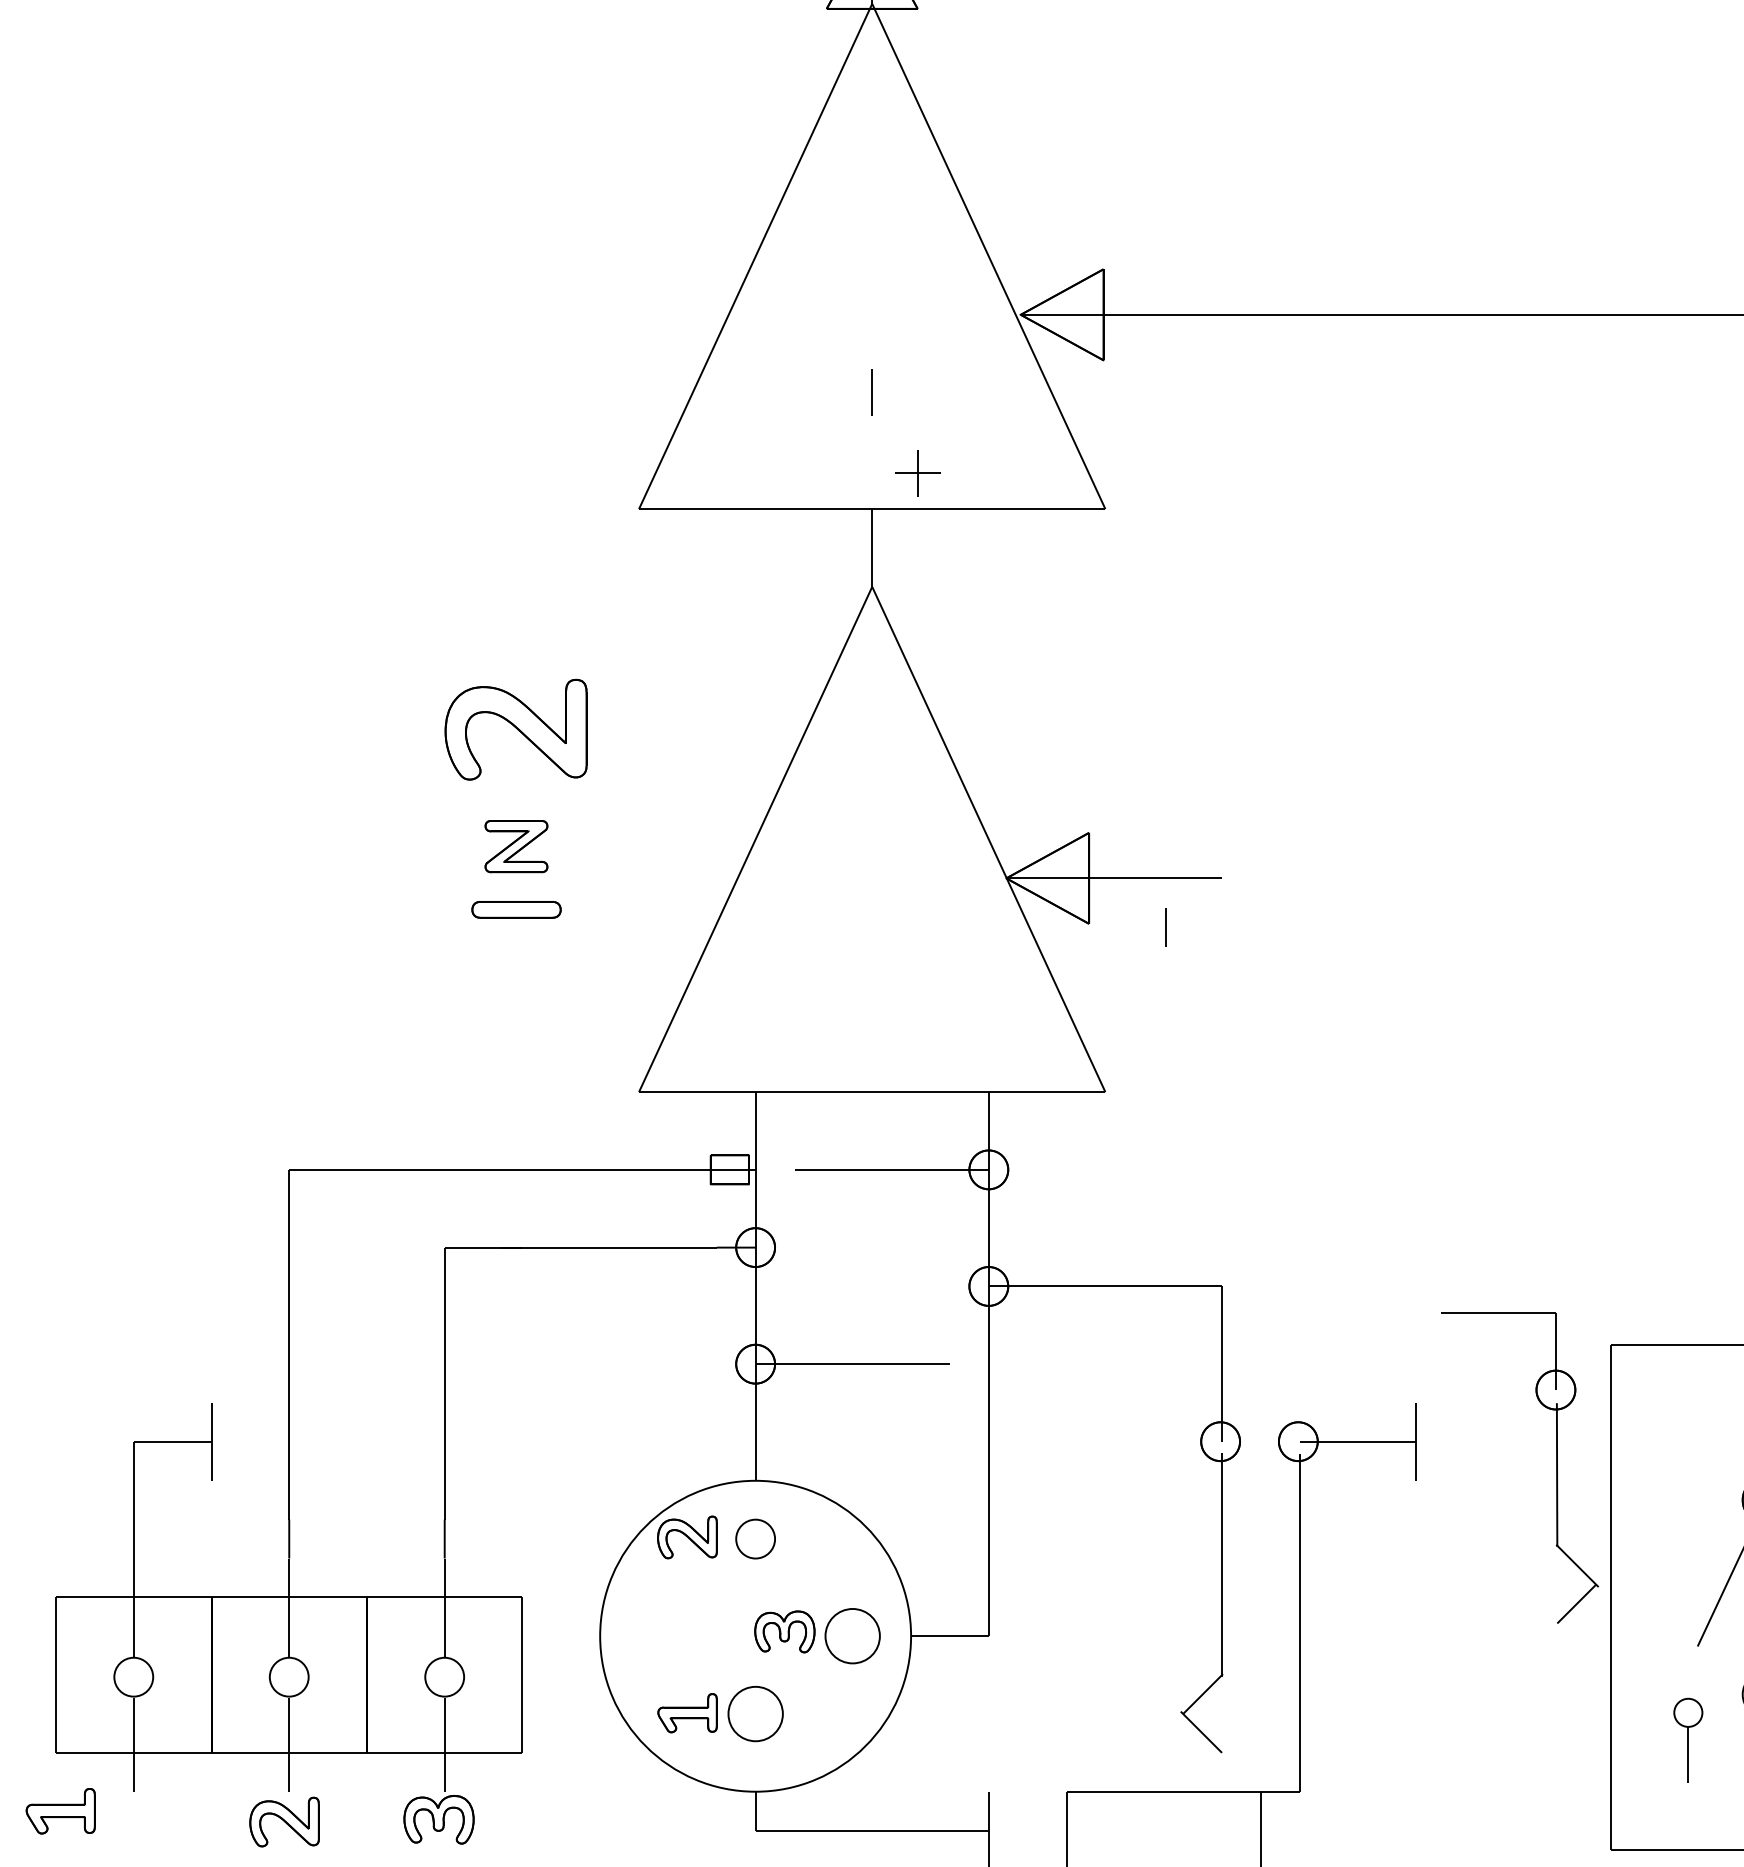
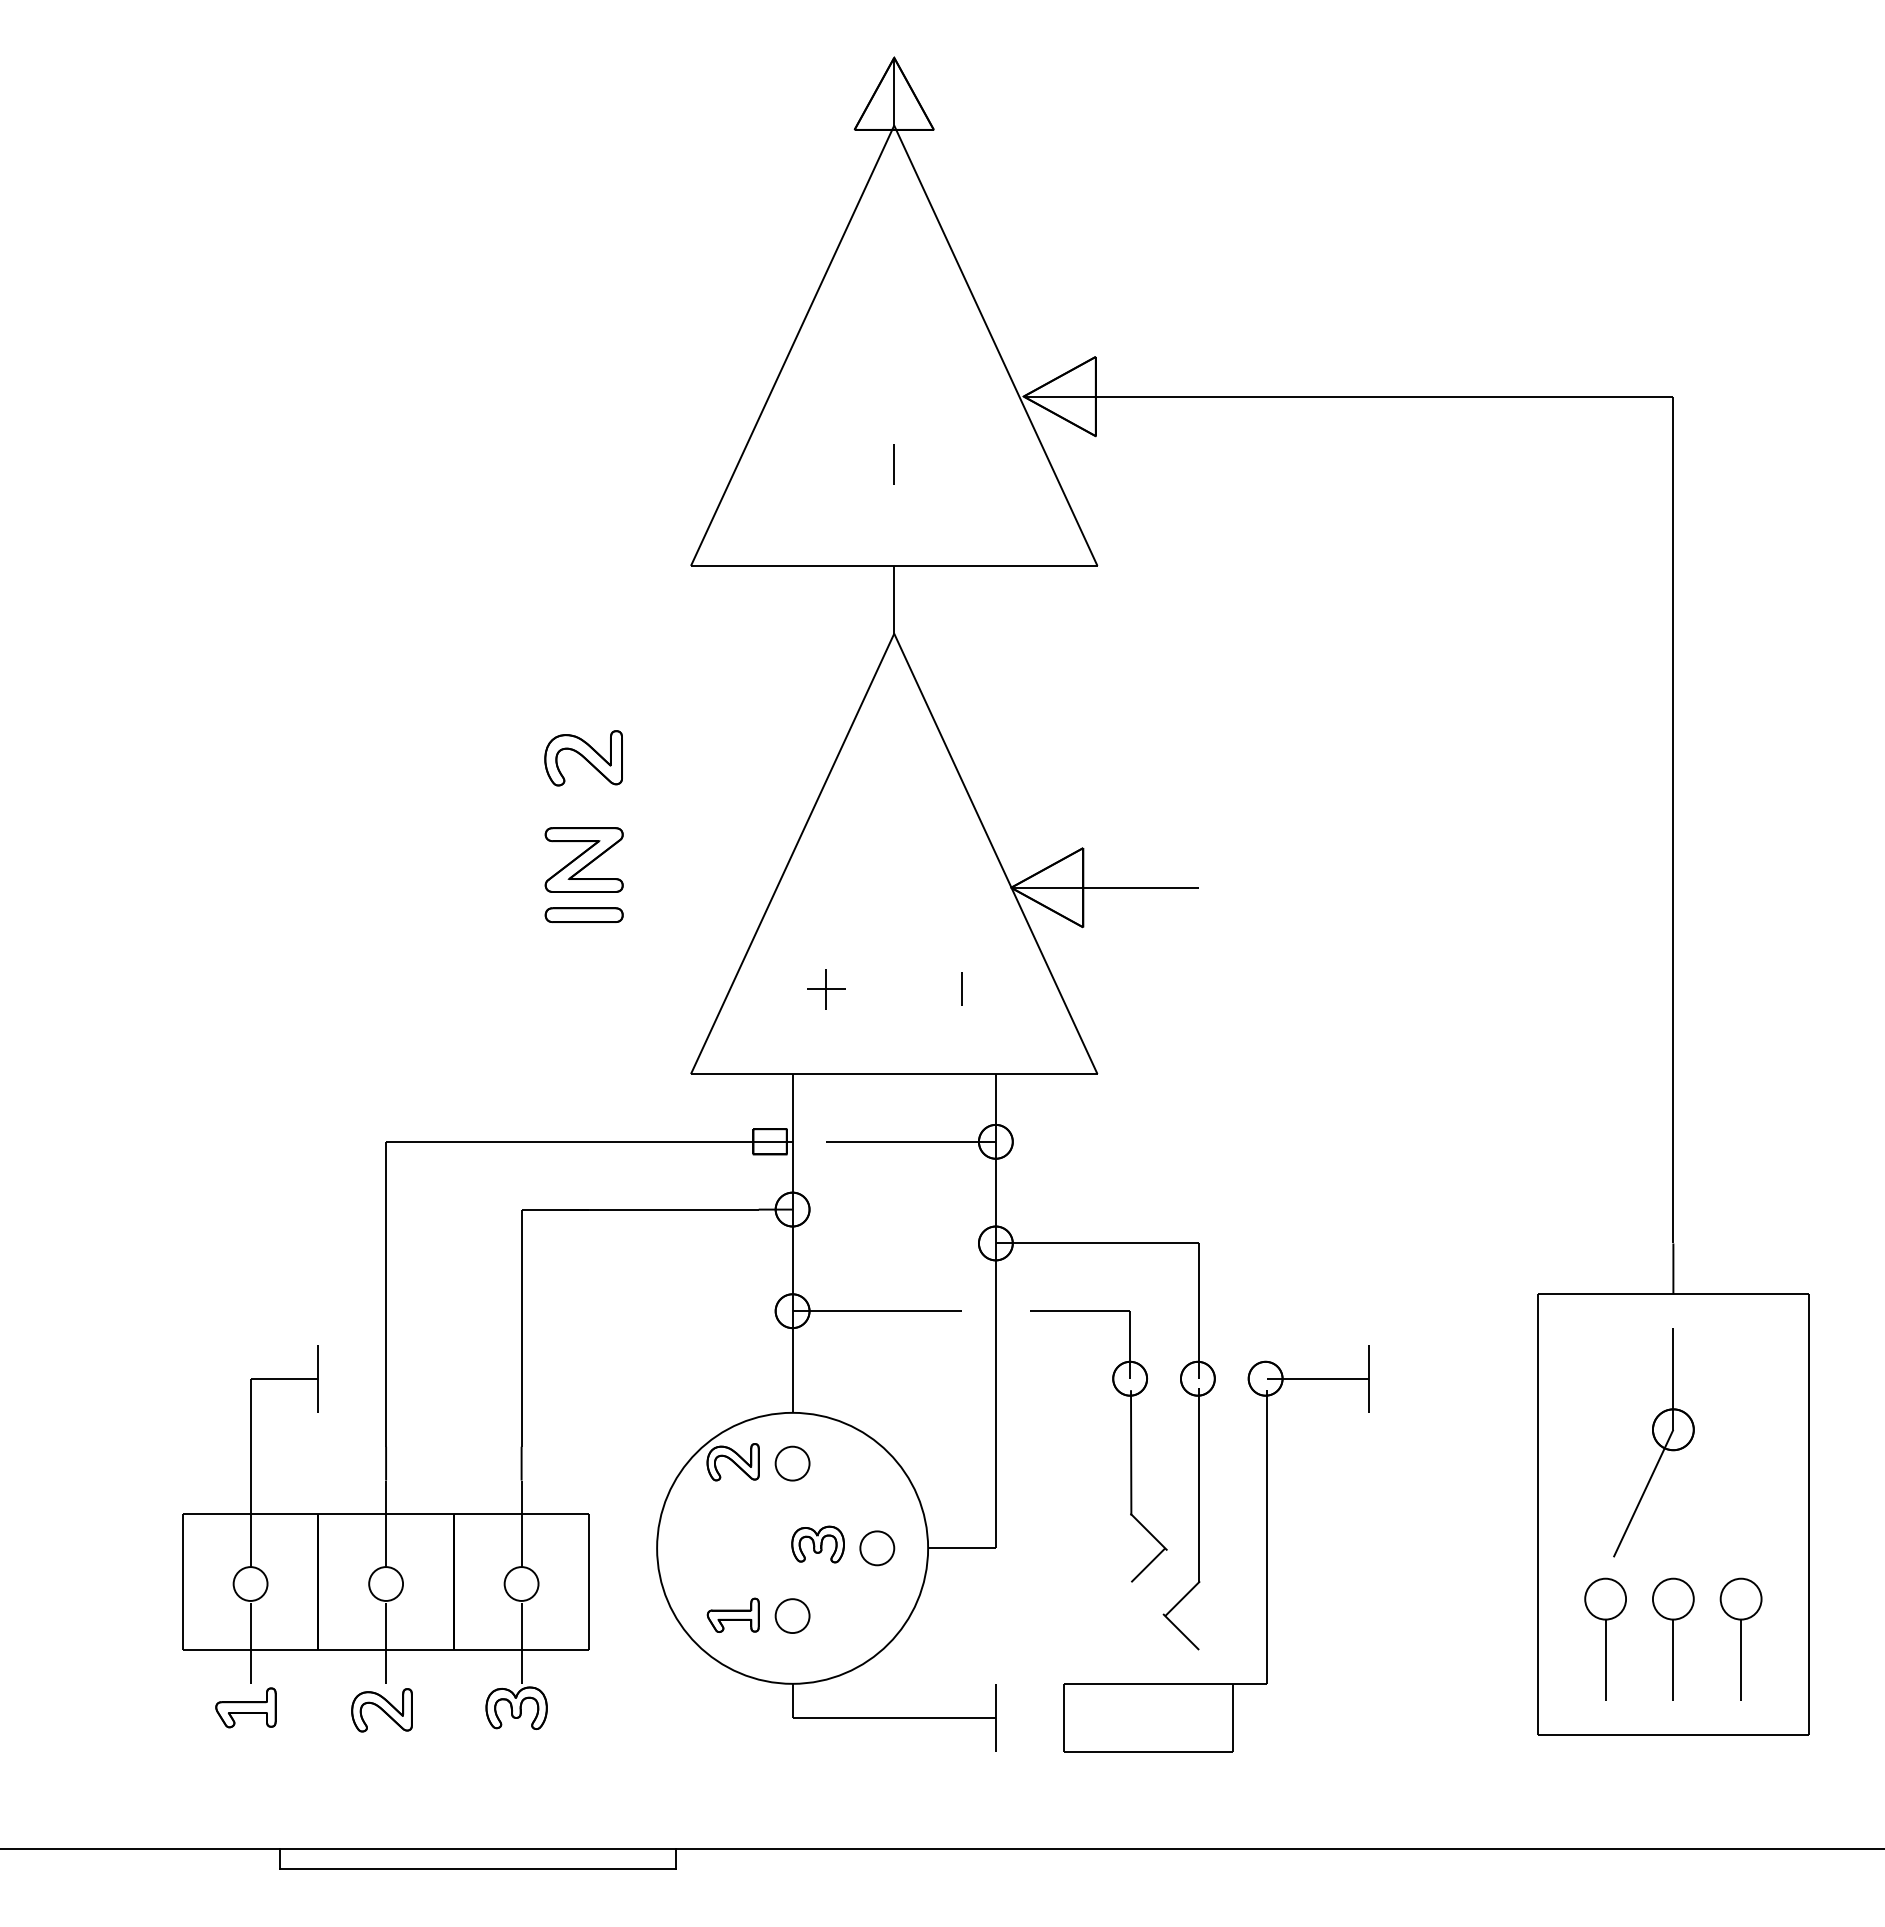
part: (918, 473) -> (826, 989), moved
part: (515, 730) -> (583, 758), size x0.62
part: (515, 845) -> (583, 859), size x1.43
line: (1165, 926) -> (961, 988), moved
part: (1556, 1467) -> (1130, 1446), moved
part: (853, 1636) -> (877, 1548), size x0.71
part: (755, 1713) -> (792, 1615), size x0.71
part: (1688, 1739) -> (1605, 1638), size x1.67
part: (60, 1810) -> (245, 1707), moved

